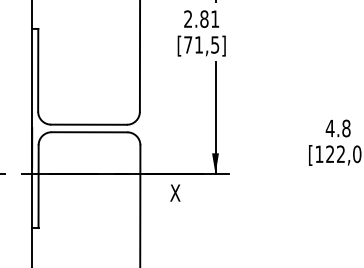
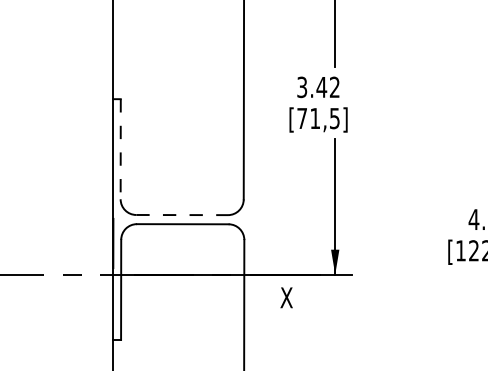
text: (201, 19) -> (318, 87), 2.81 -> 3.42
line: (38, 70) -> (120, 149), solid -> dashed
line: (89, 125) -> (182, 215), solid -> dashed

